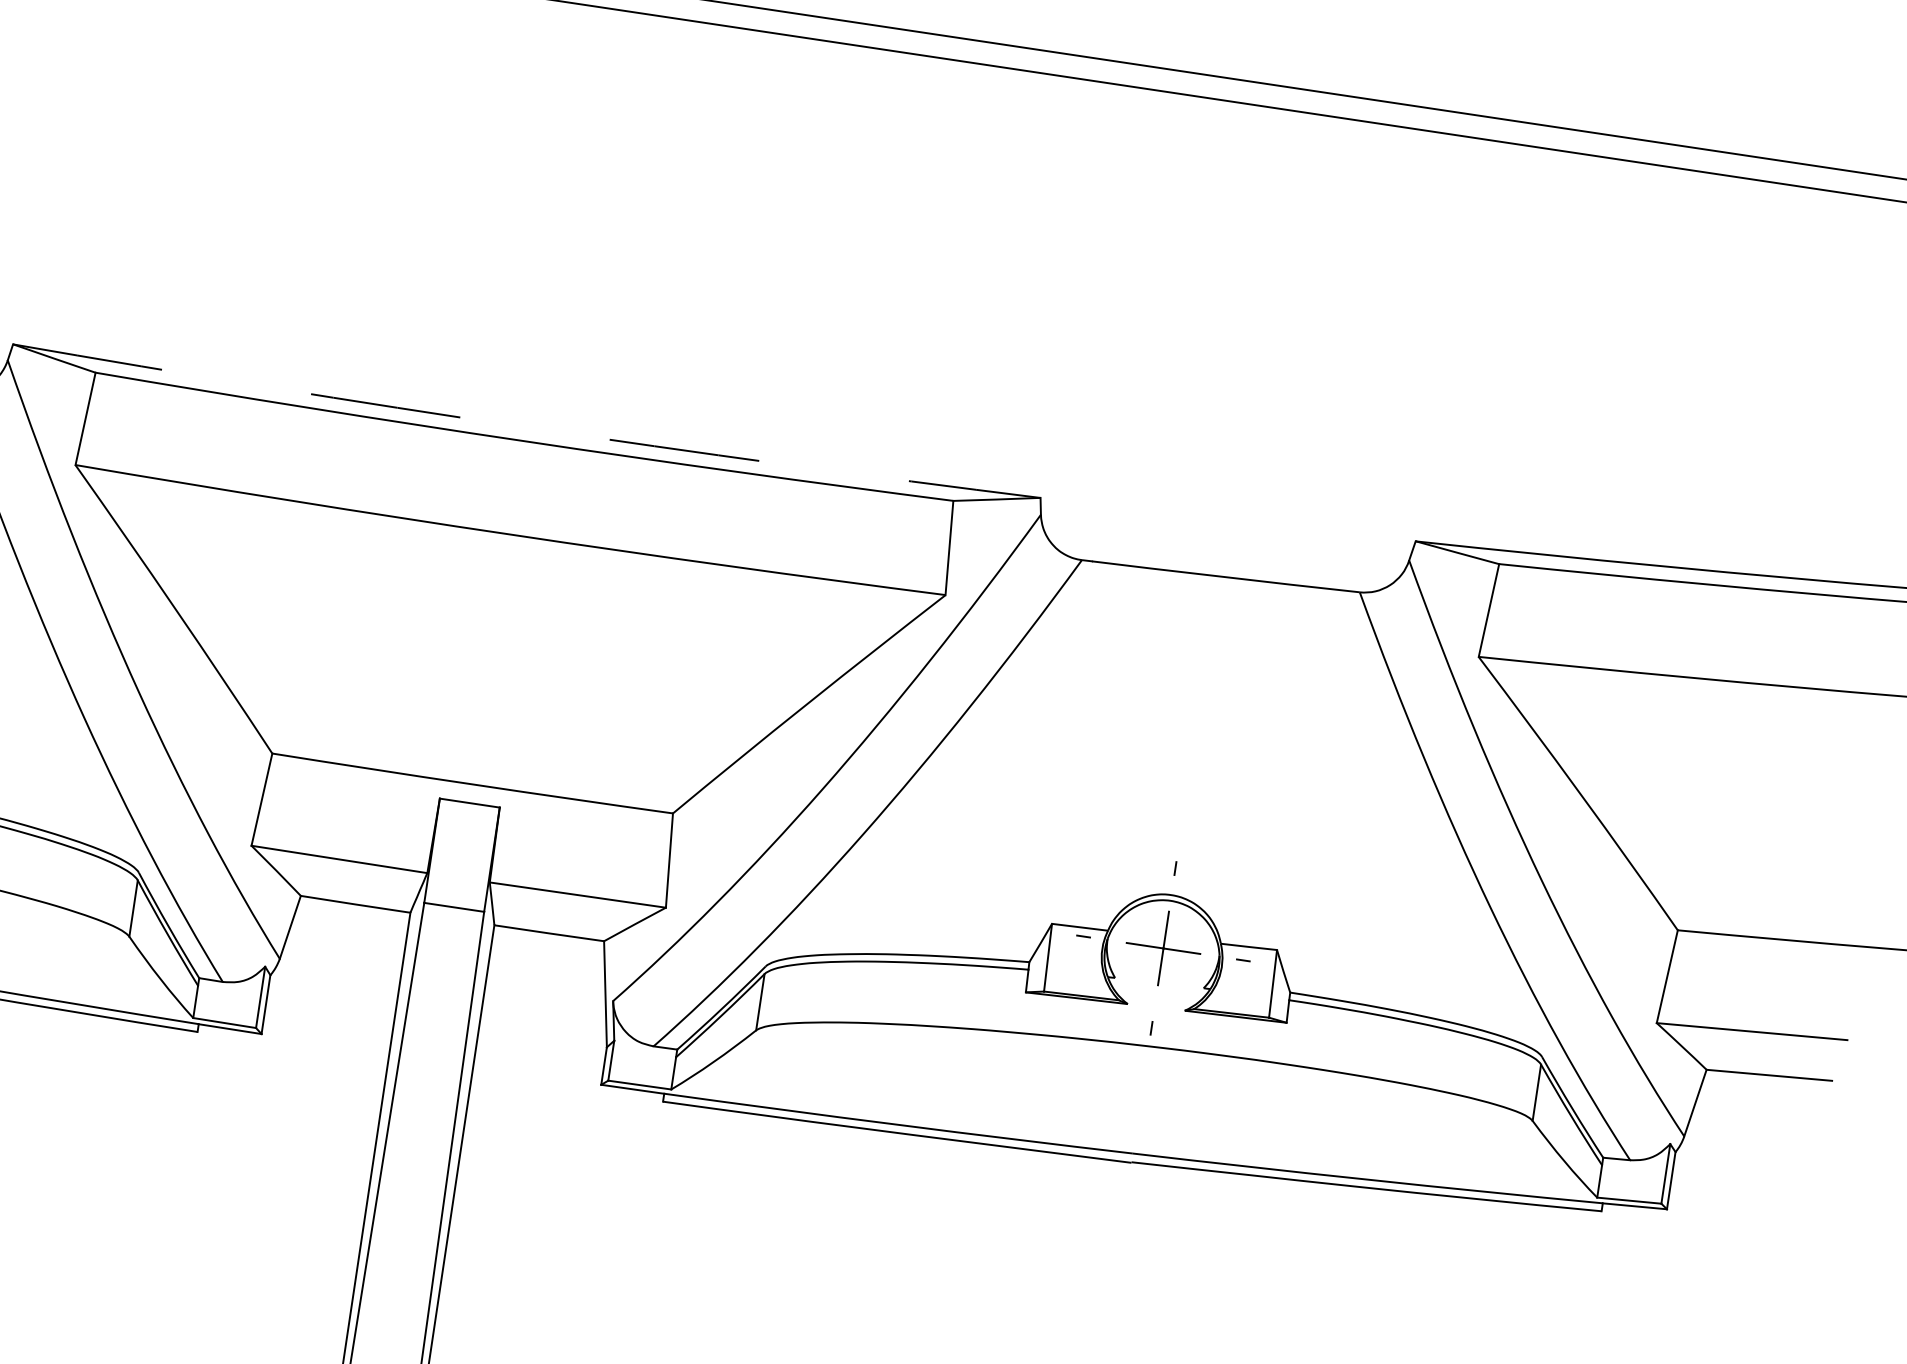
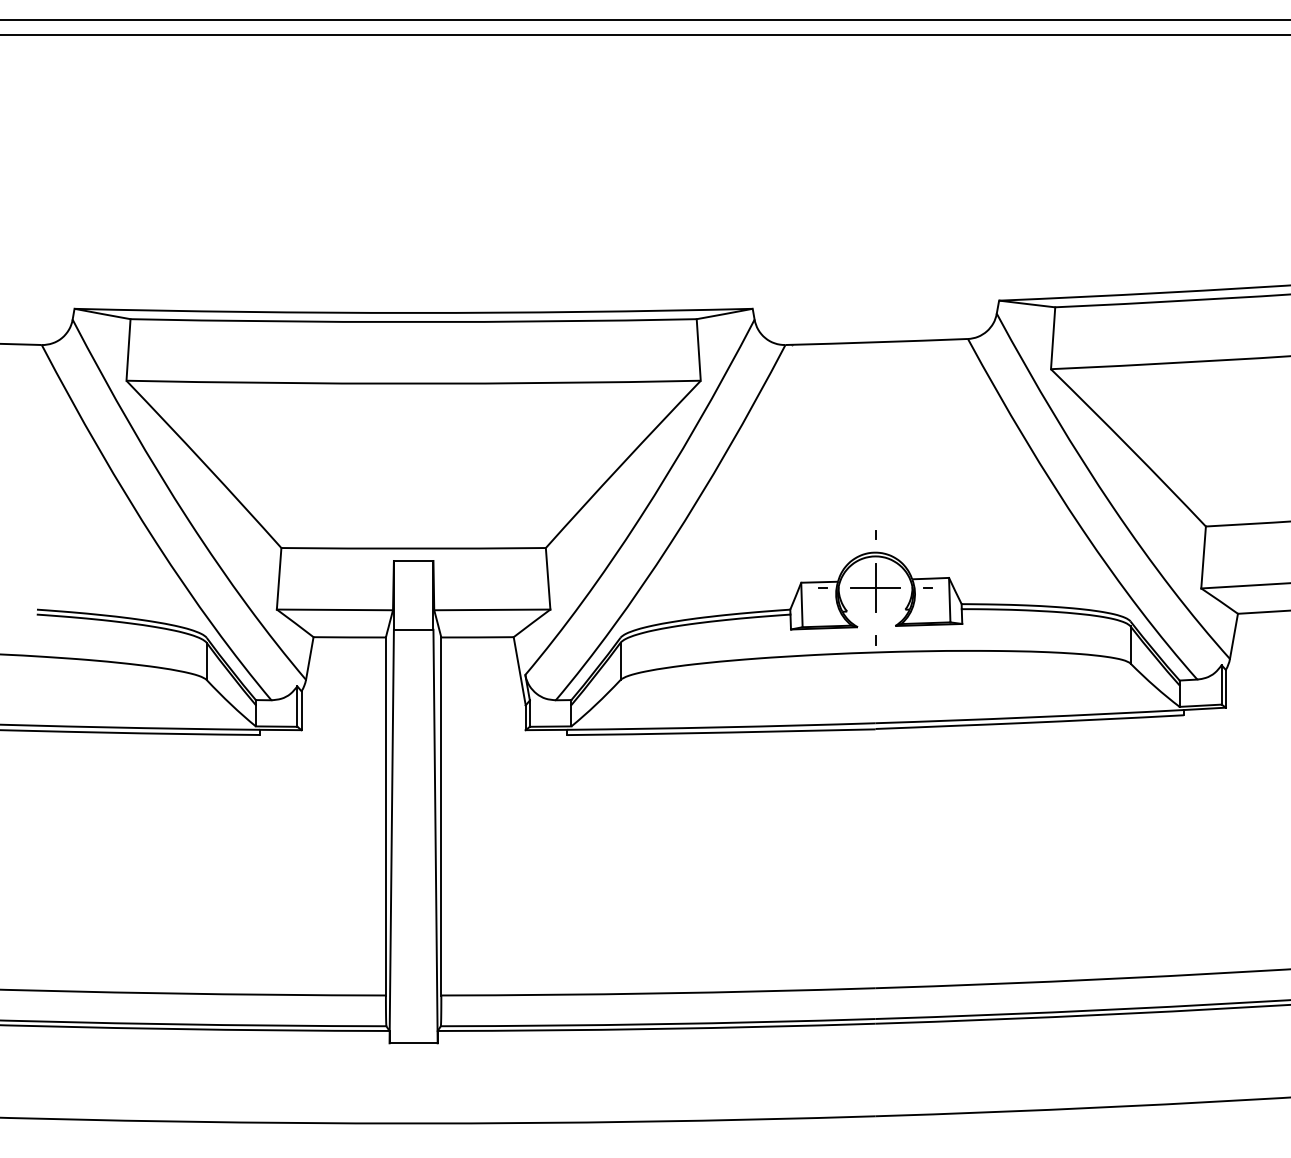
arc: (525, 426) -> (413, 312), dashed -> solid

